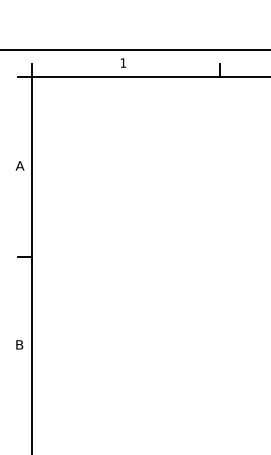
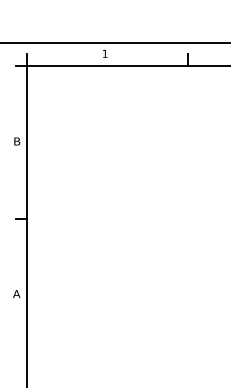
text: (19, 165) -> (16, 141), A -> B
text: (19, 344) -> (16, 293), B -> A

